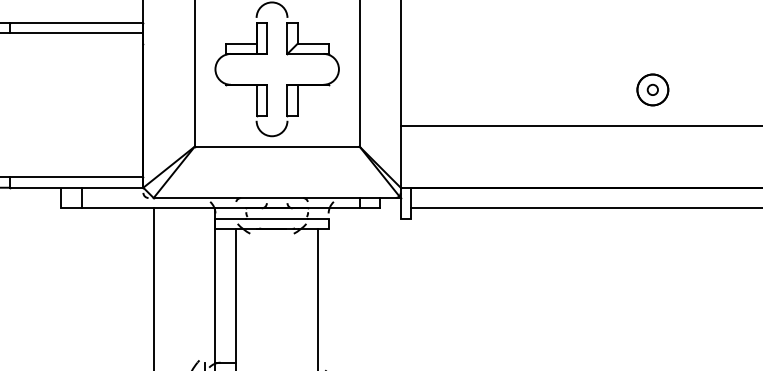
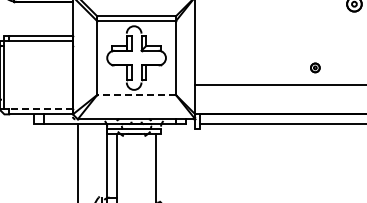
part: (653, 89) -> (315, 67), size x0.6
line: (276, 145) -> (136, 94), solid -> dashed
line: (77, 177) -> (41, 109), solid -> dashed

